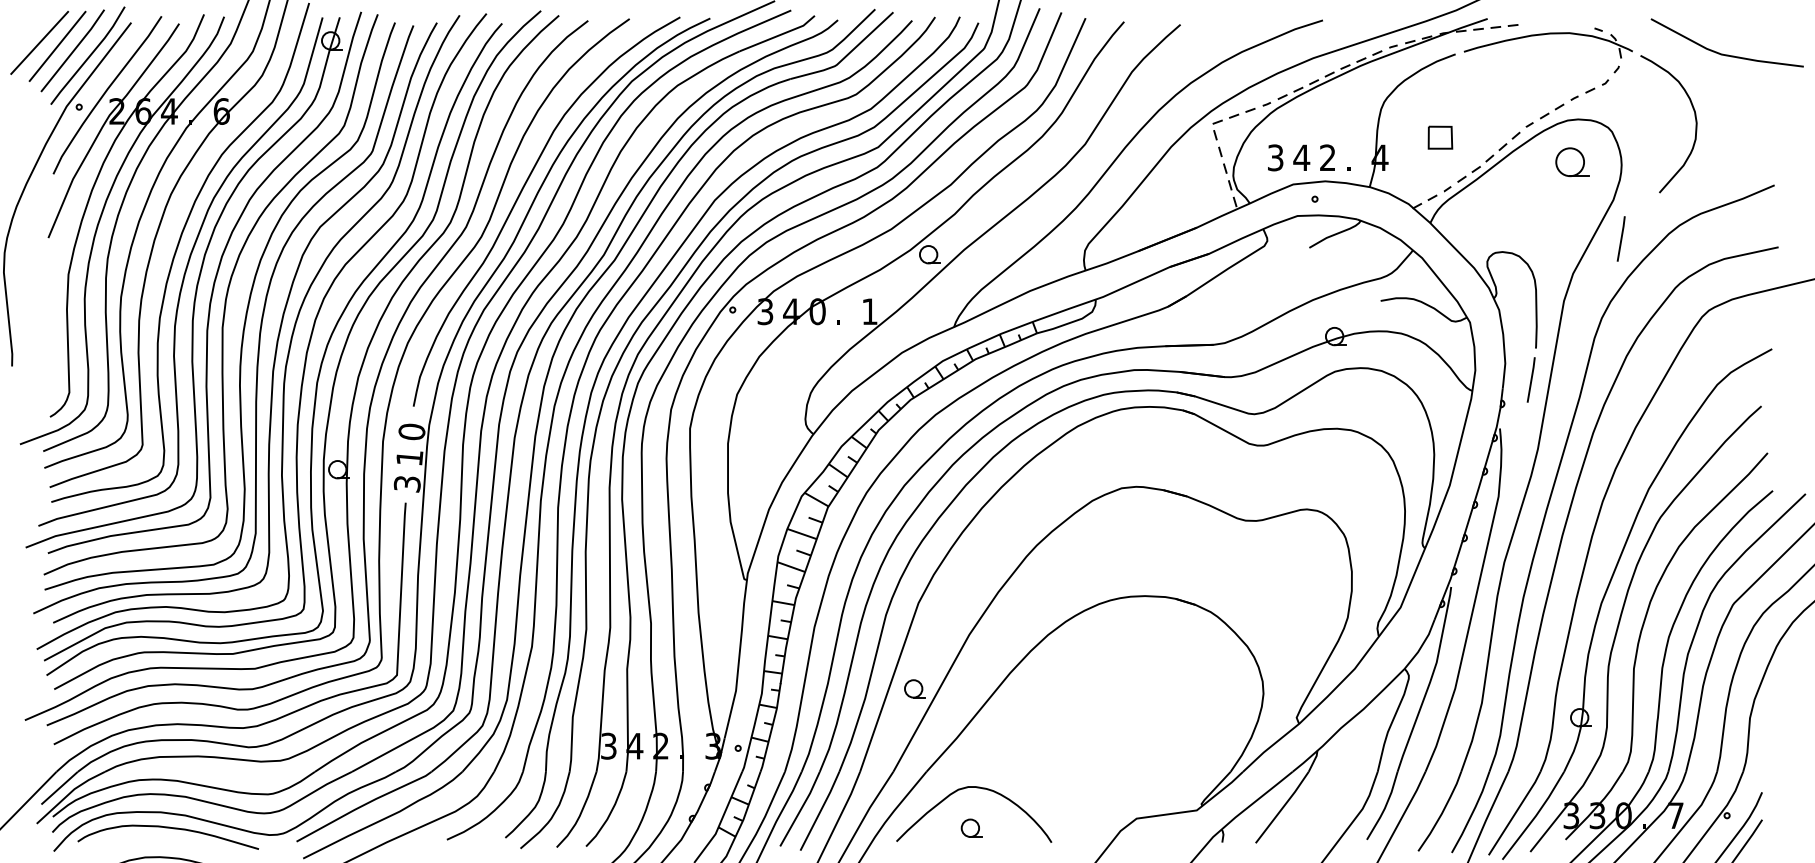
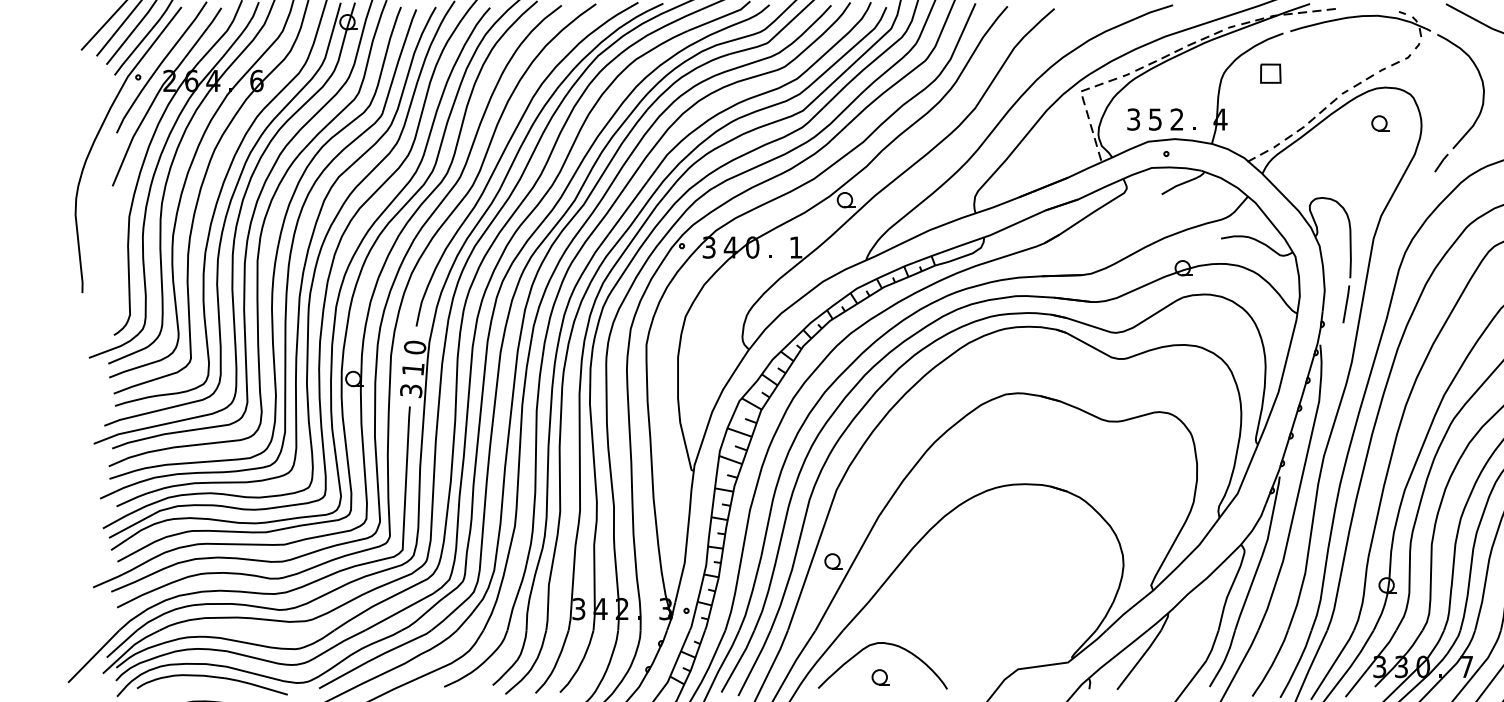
part: (1440, 137) -> (1270, 73), moved
text: (1301, 157) -> (1155, 119), 4 -> 5
part: (1572, 162) -> (1380, 123), size x0.62
line: (1645, 210) -> (1441, 163), added
line: (1620, 238) -> (1420, 186), removed

